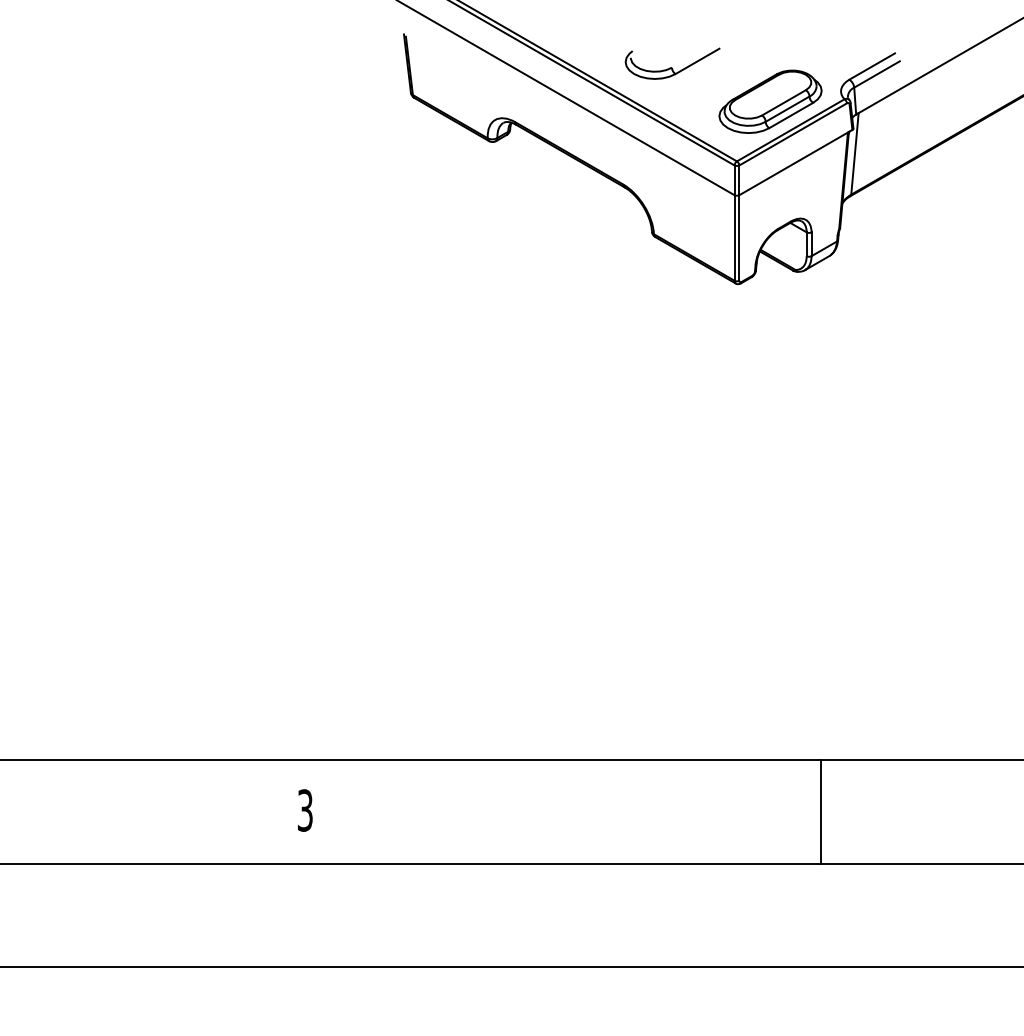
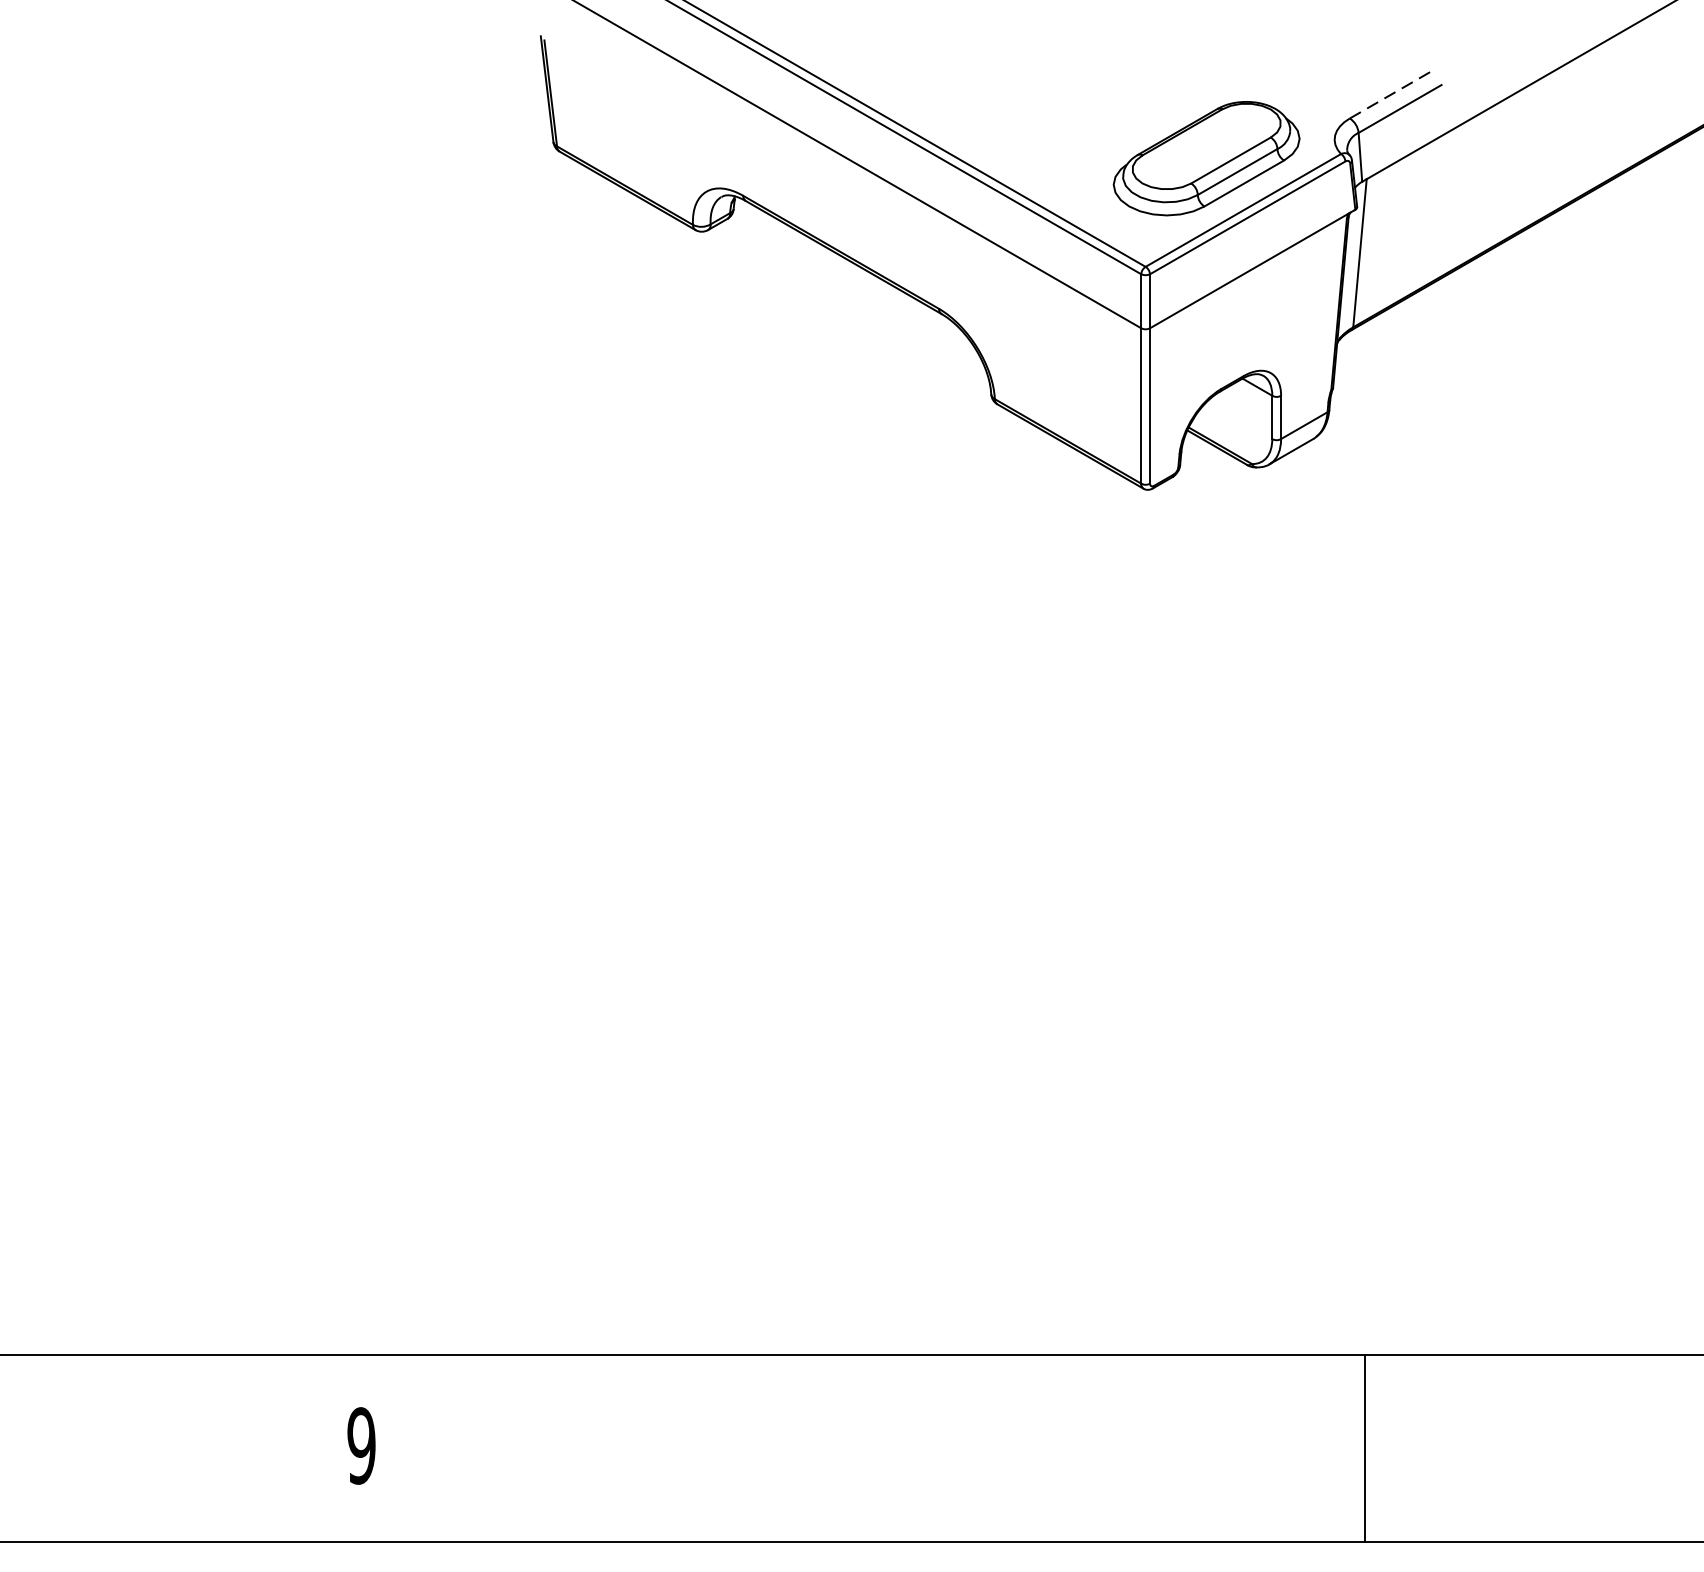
part: (672, 63) -> (1028, 89), removed
line: (872, 66) -> (1391, 94), solid -> dashed
text: (304, 810) -> (360, 1445), 3 -> 9
line: (820, 811) -> (1364, 1447), moved

